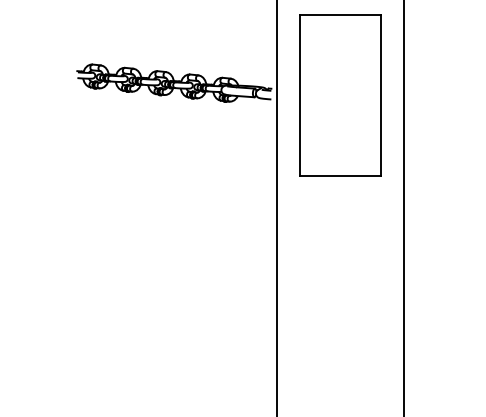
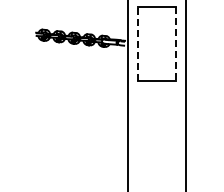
line: (300, 94) -> (138, 43), solid -> dashed
line: (380, 96) -> (175, 44), solid -> dashed

